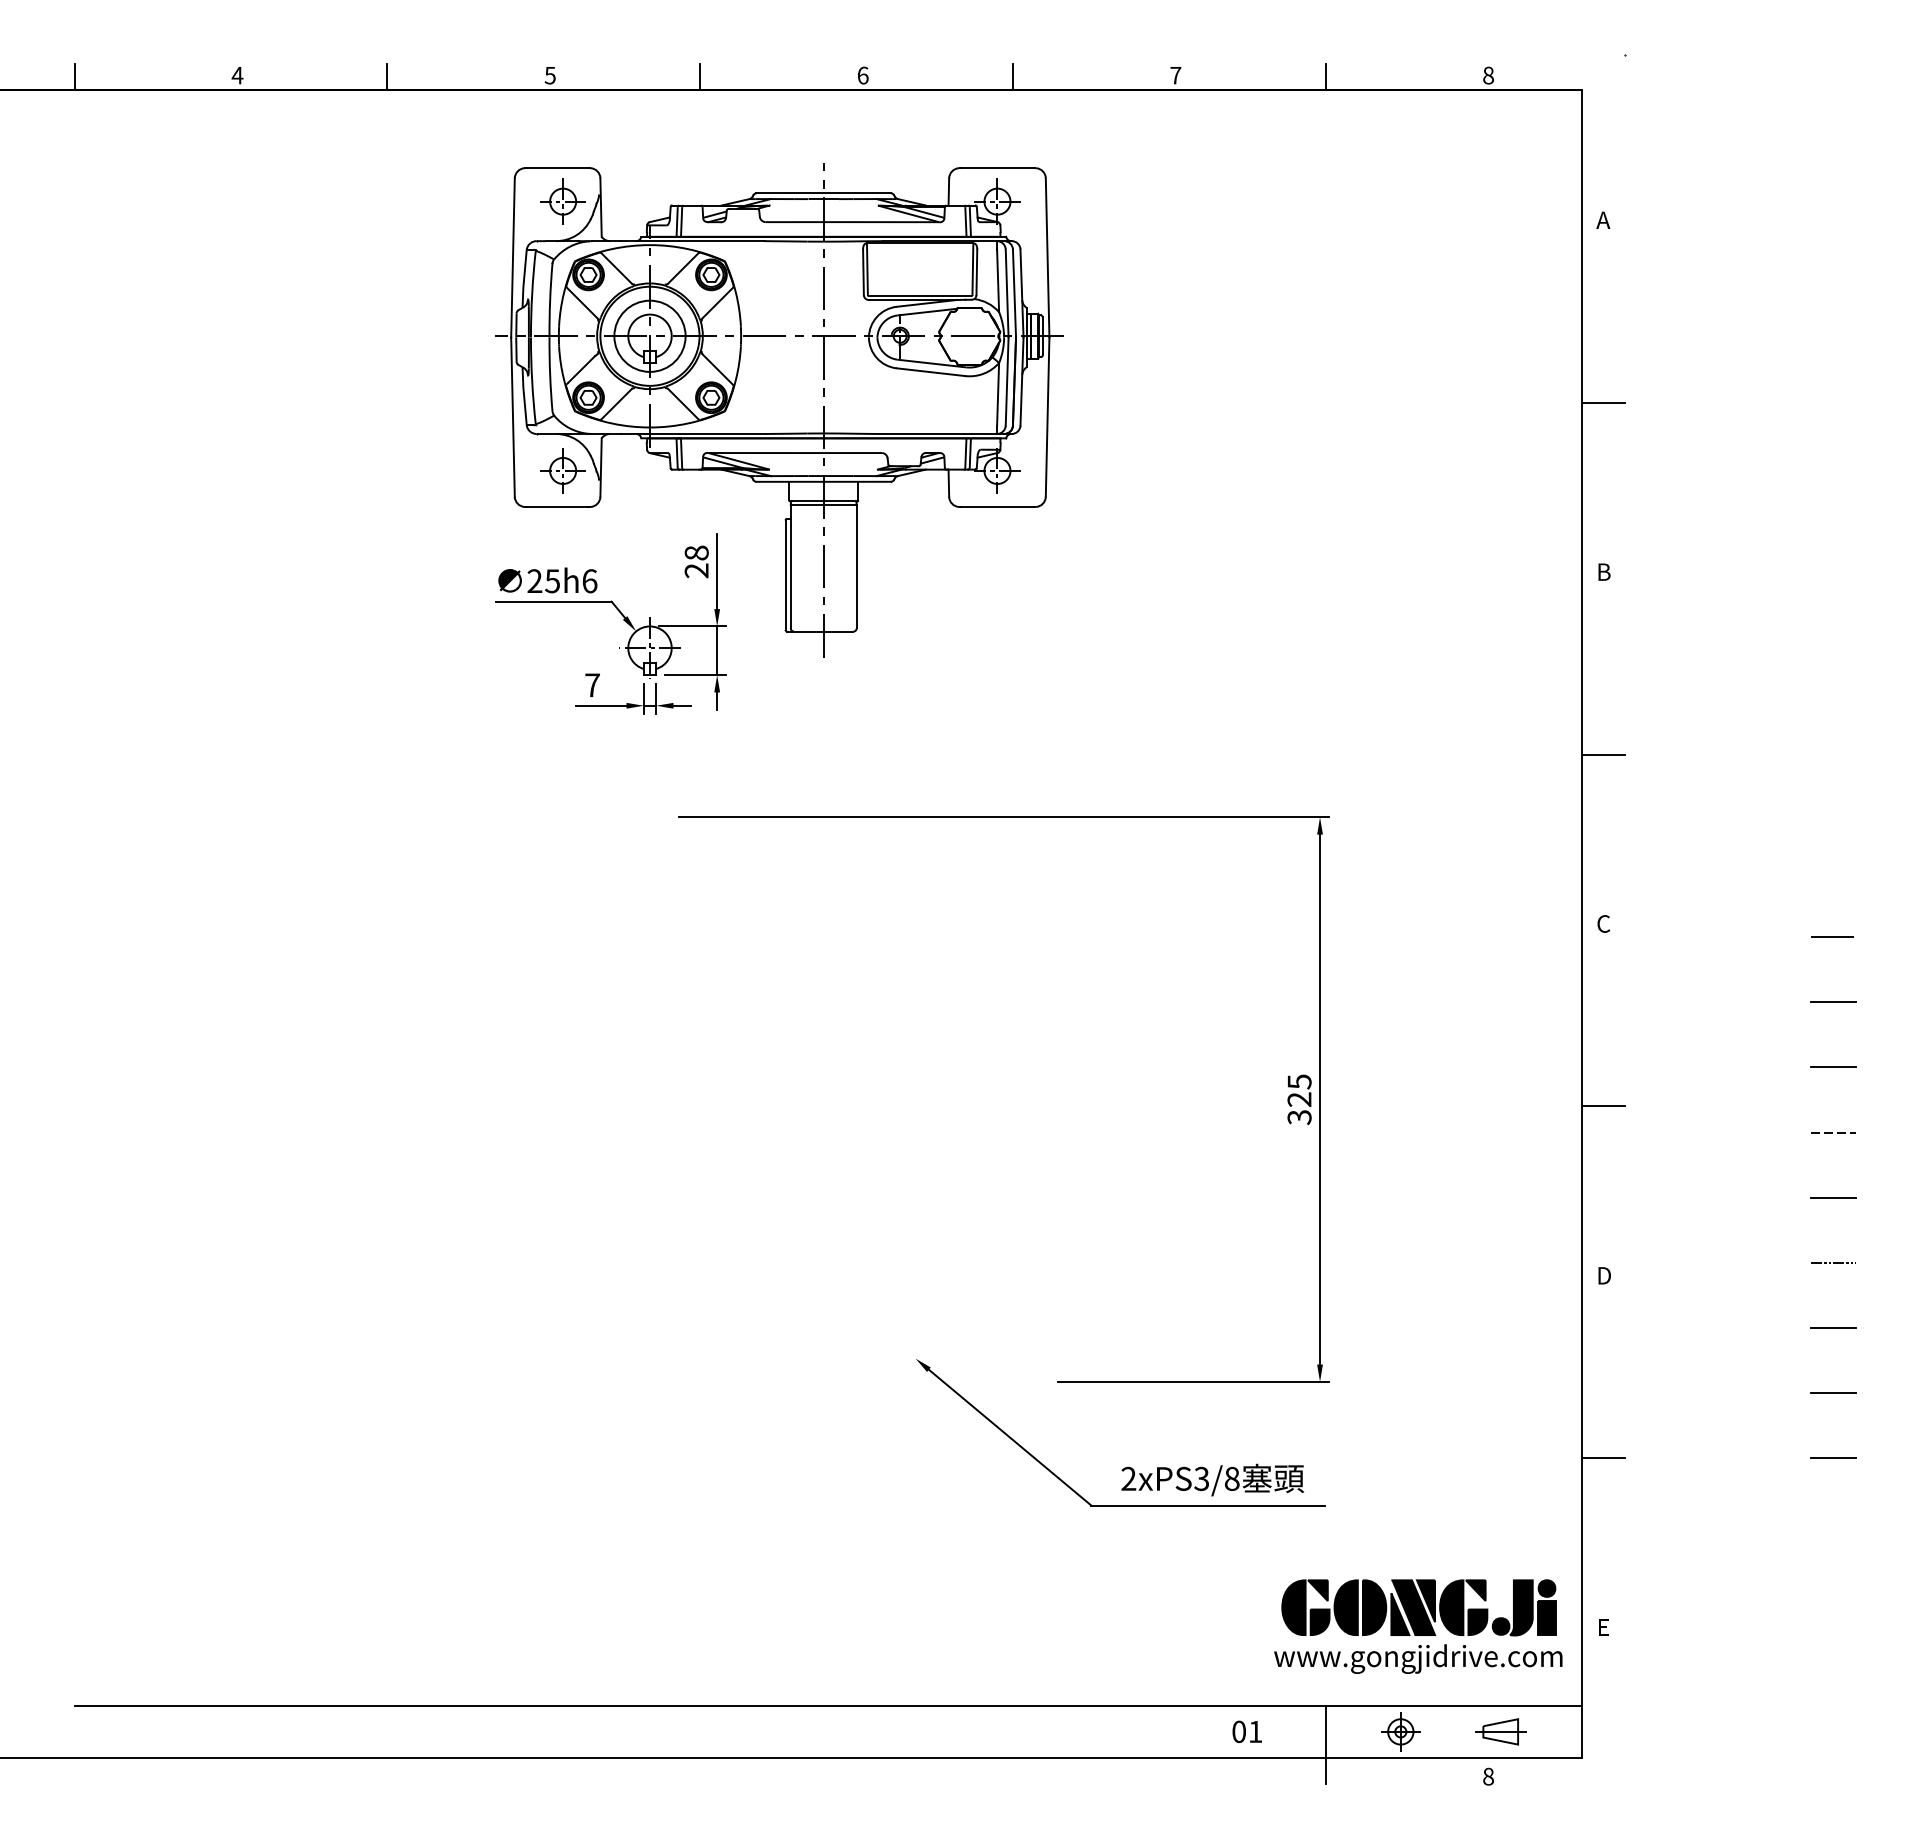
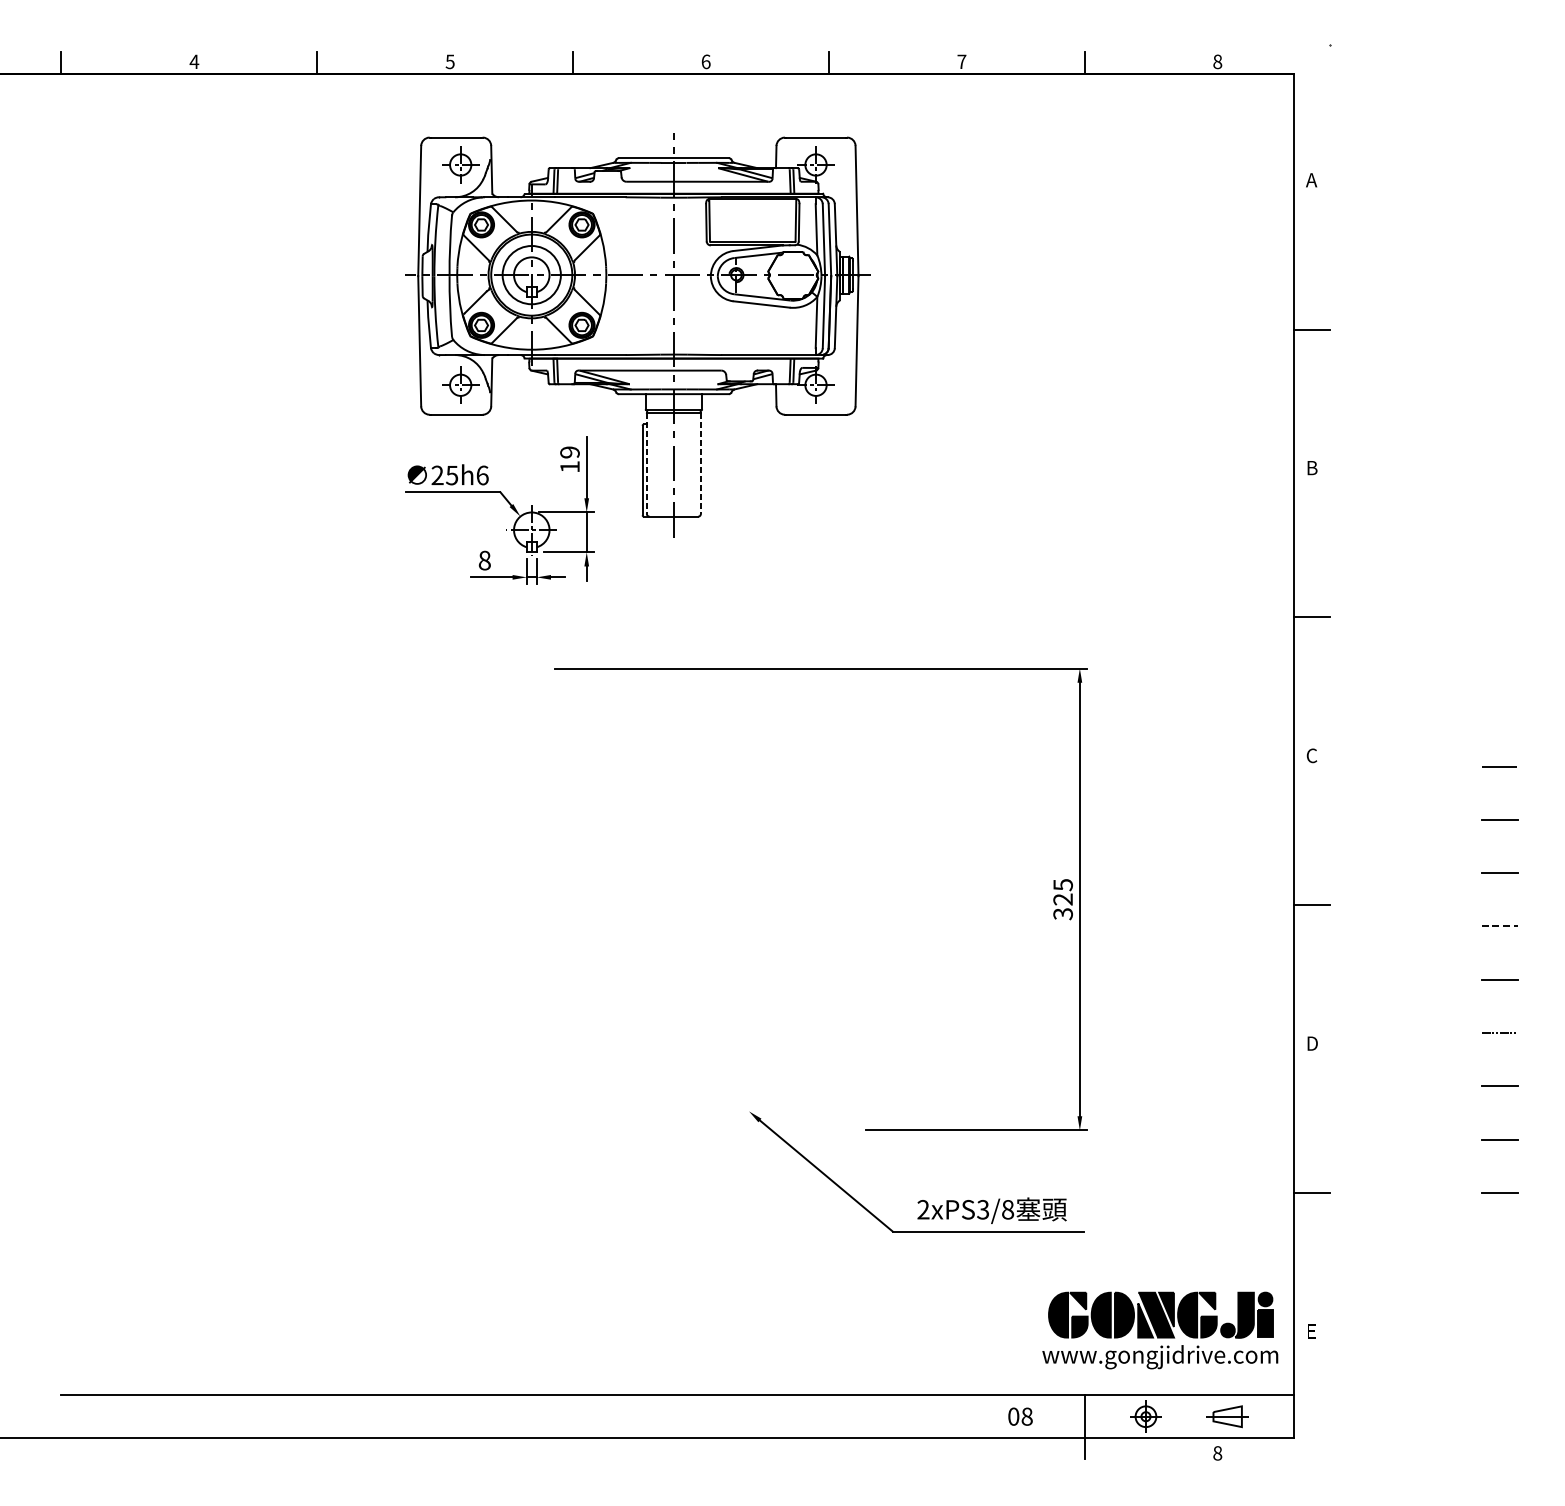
text: (696, 561) -> (569, 459), 28 -> 19
line: (790, 566) -> (646, 463), solid -> dashed
line: (856, 566) -> (700, 463), solid -> dashed
text: (592, 685) -> (484, 560), 7 -> 8
text: (1255, 1731) -> (1027, 1416), 01 -> 08

